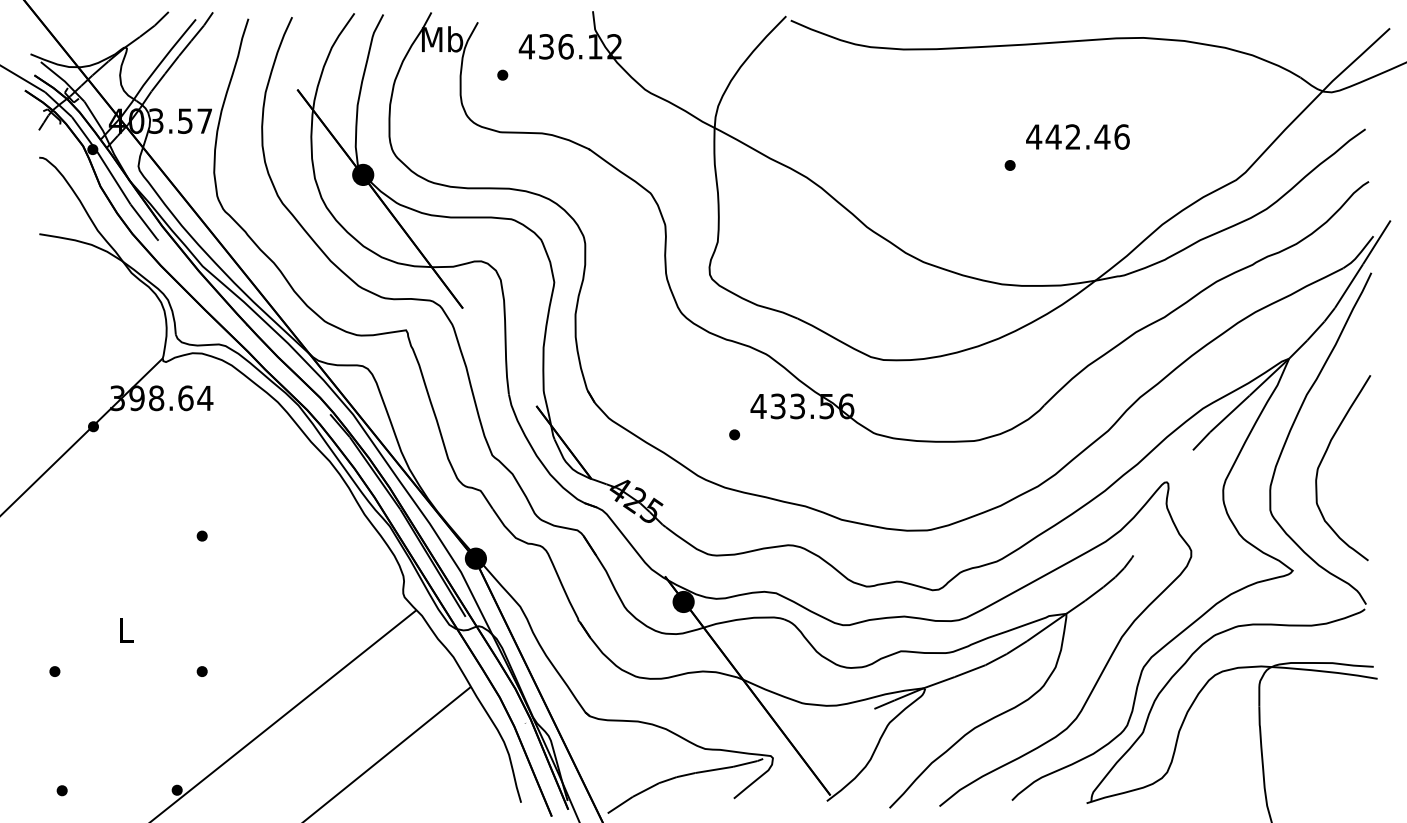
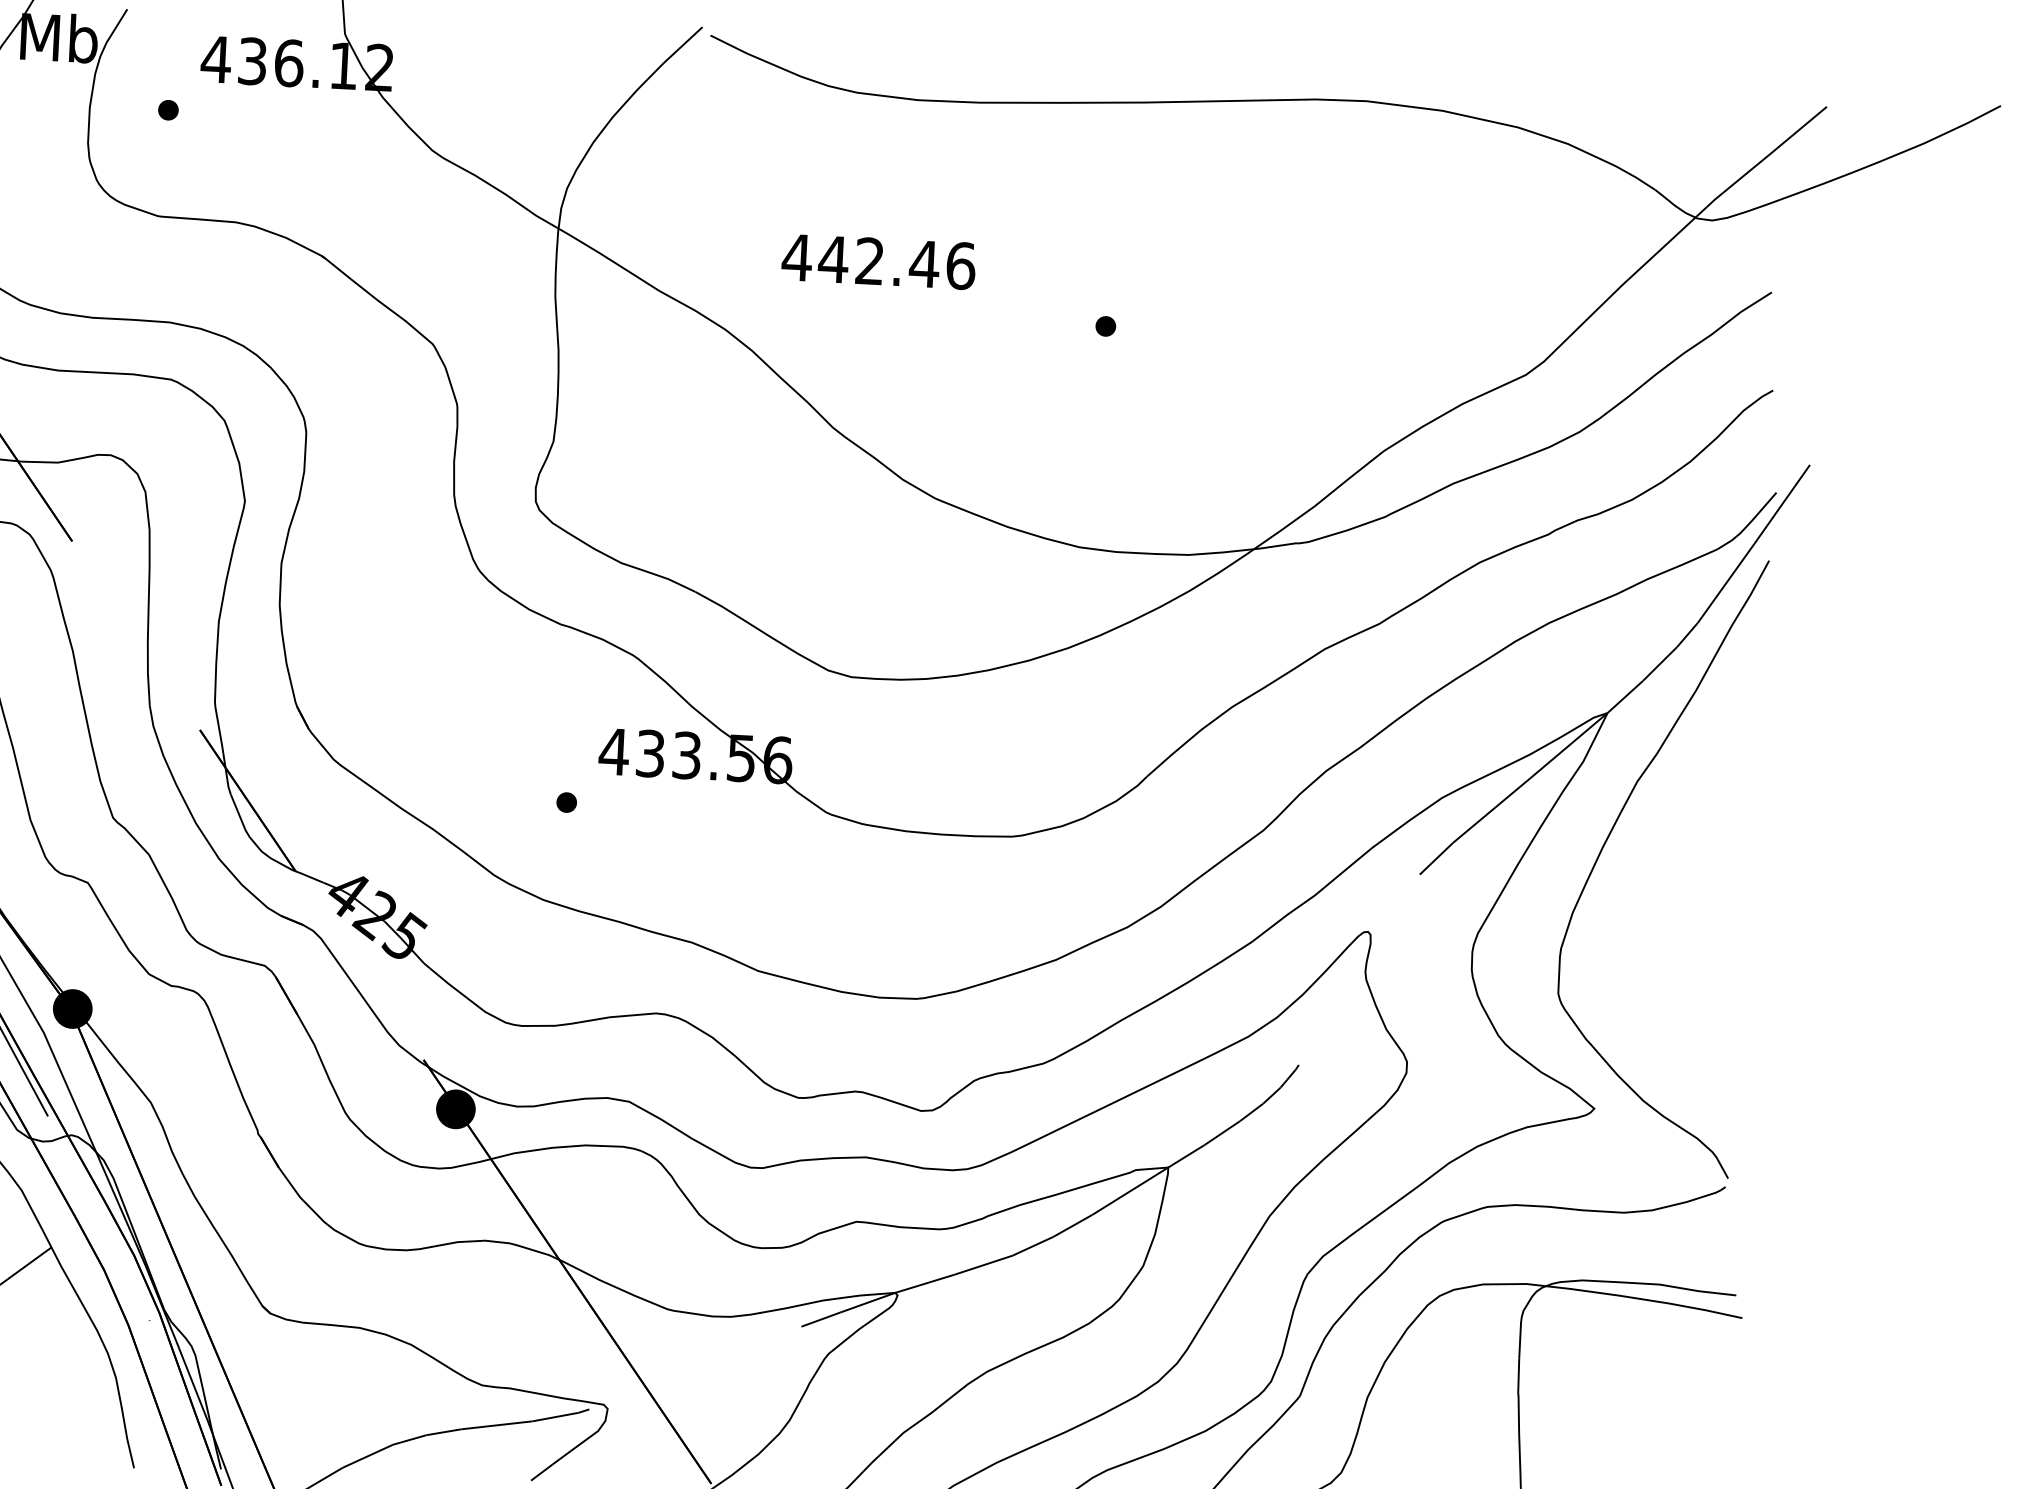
text: (1077, 136) -> (878, 260), moved
curve: (1323, 459) -> (1662, 904), removed

